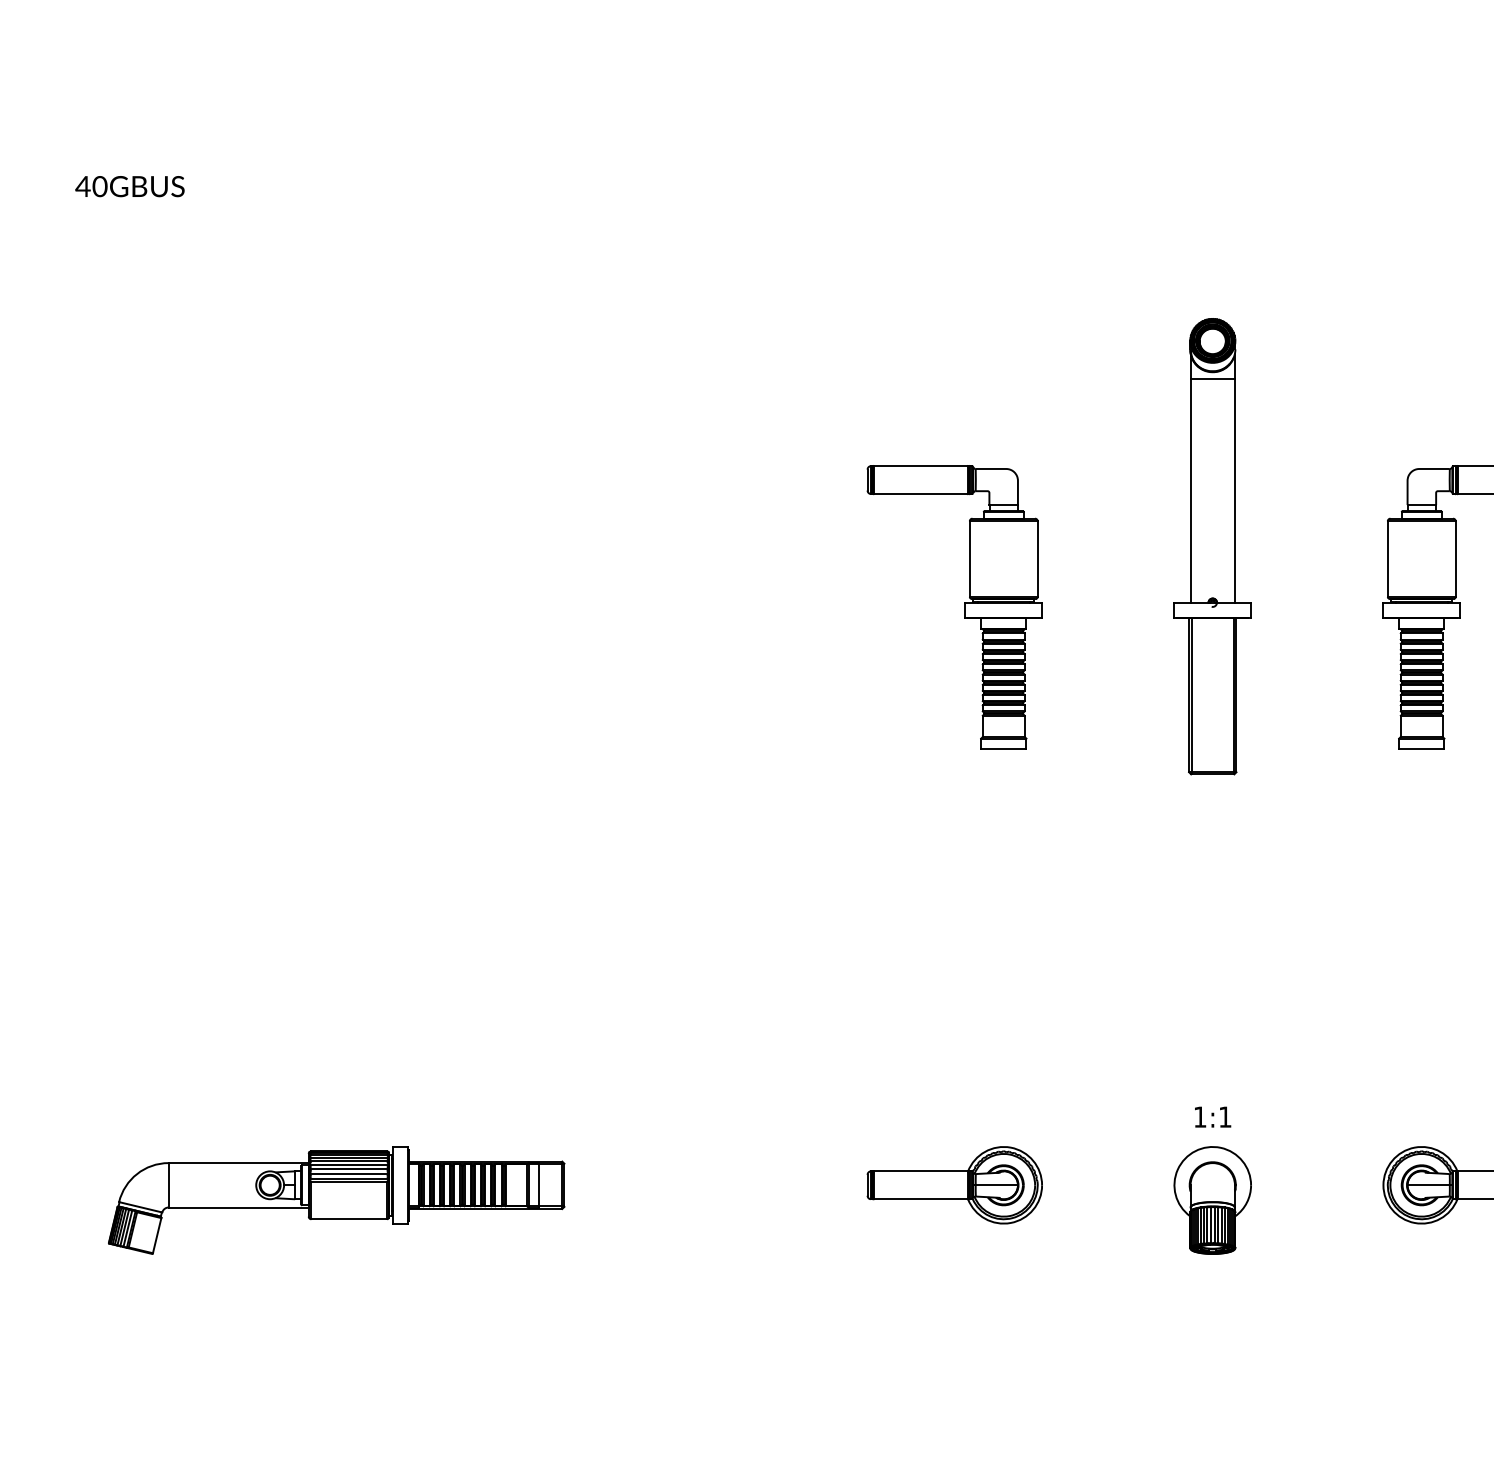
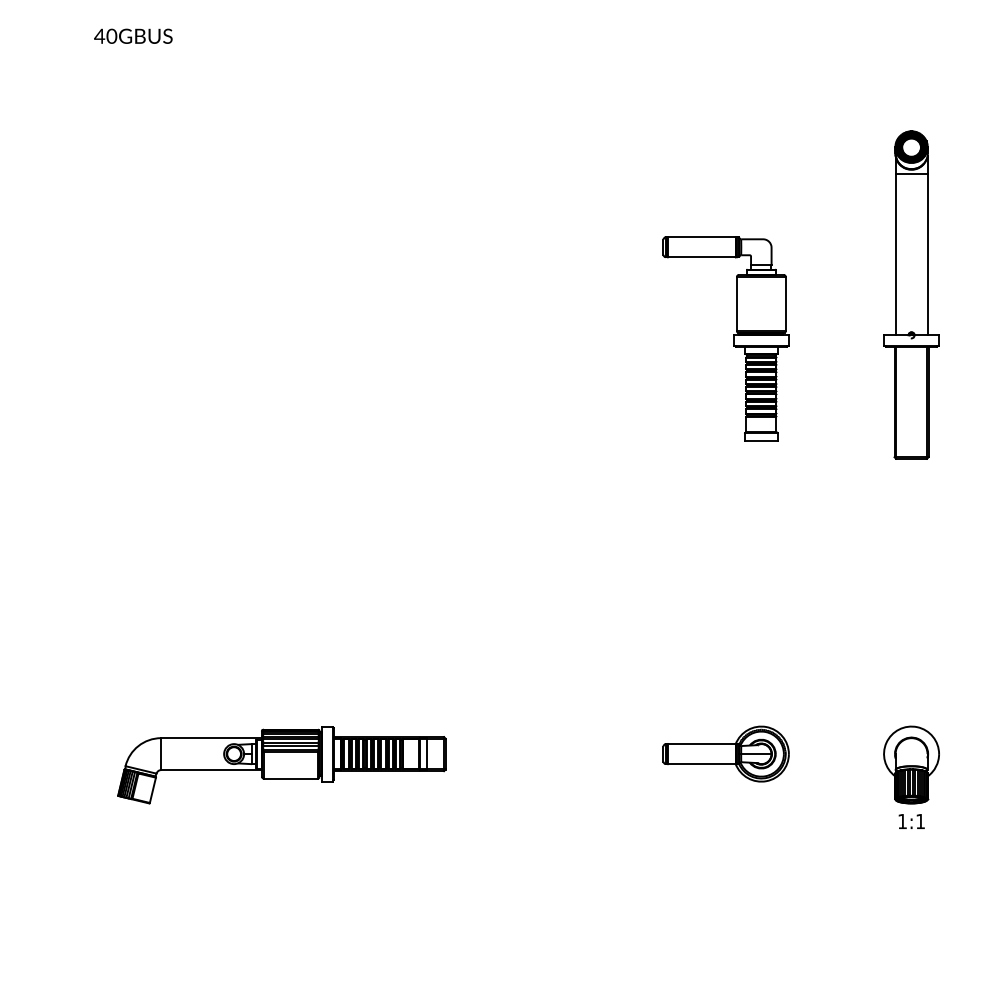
text: (1213, 1116) -> (912, 821), moved

